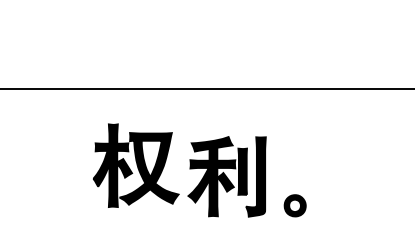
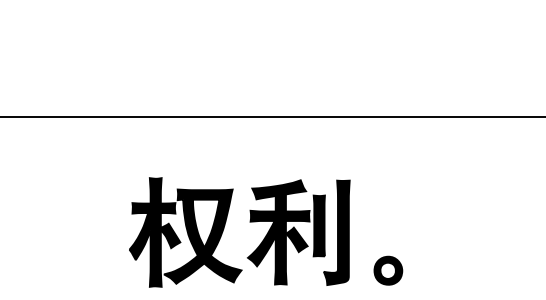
part: (136, 165) -> (186, 232), moved

